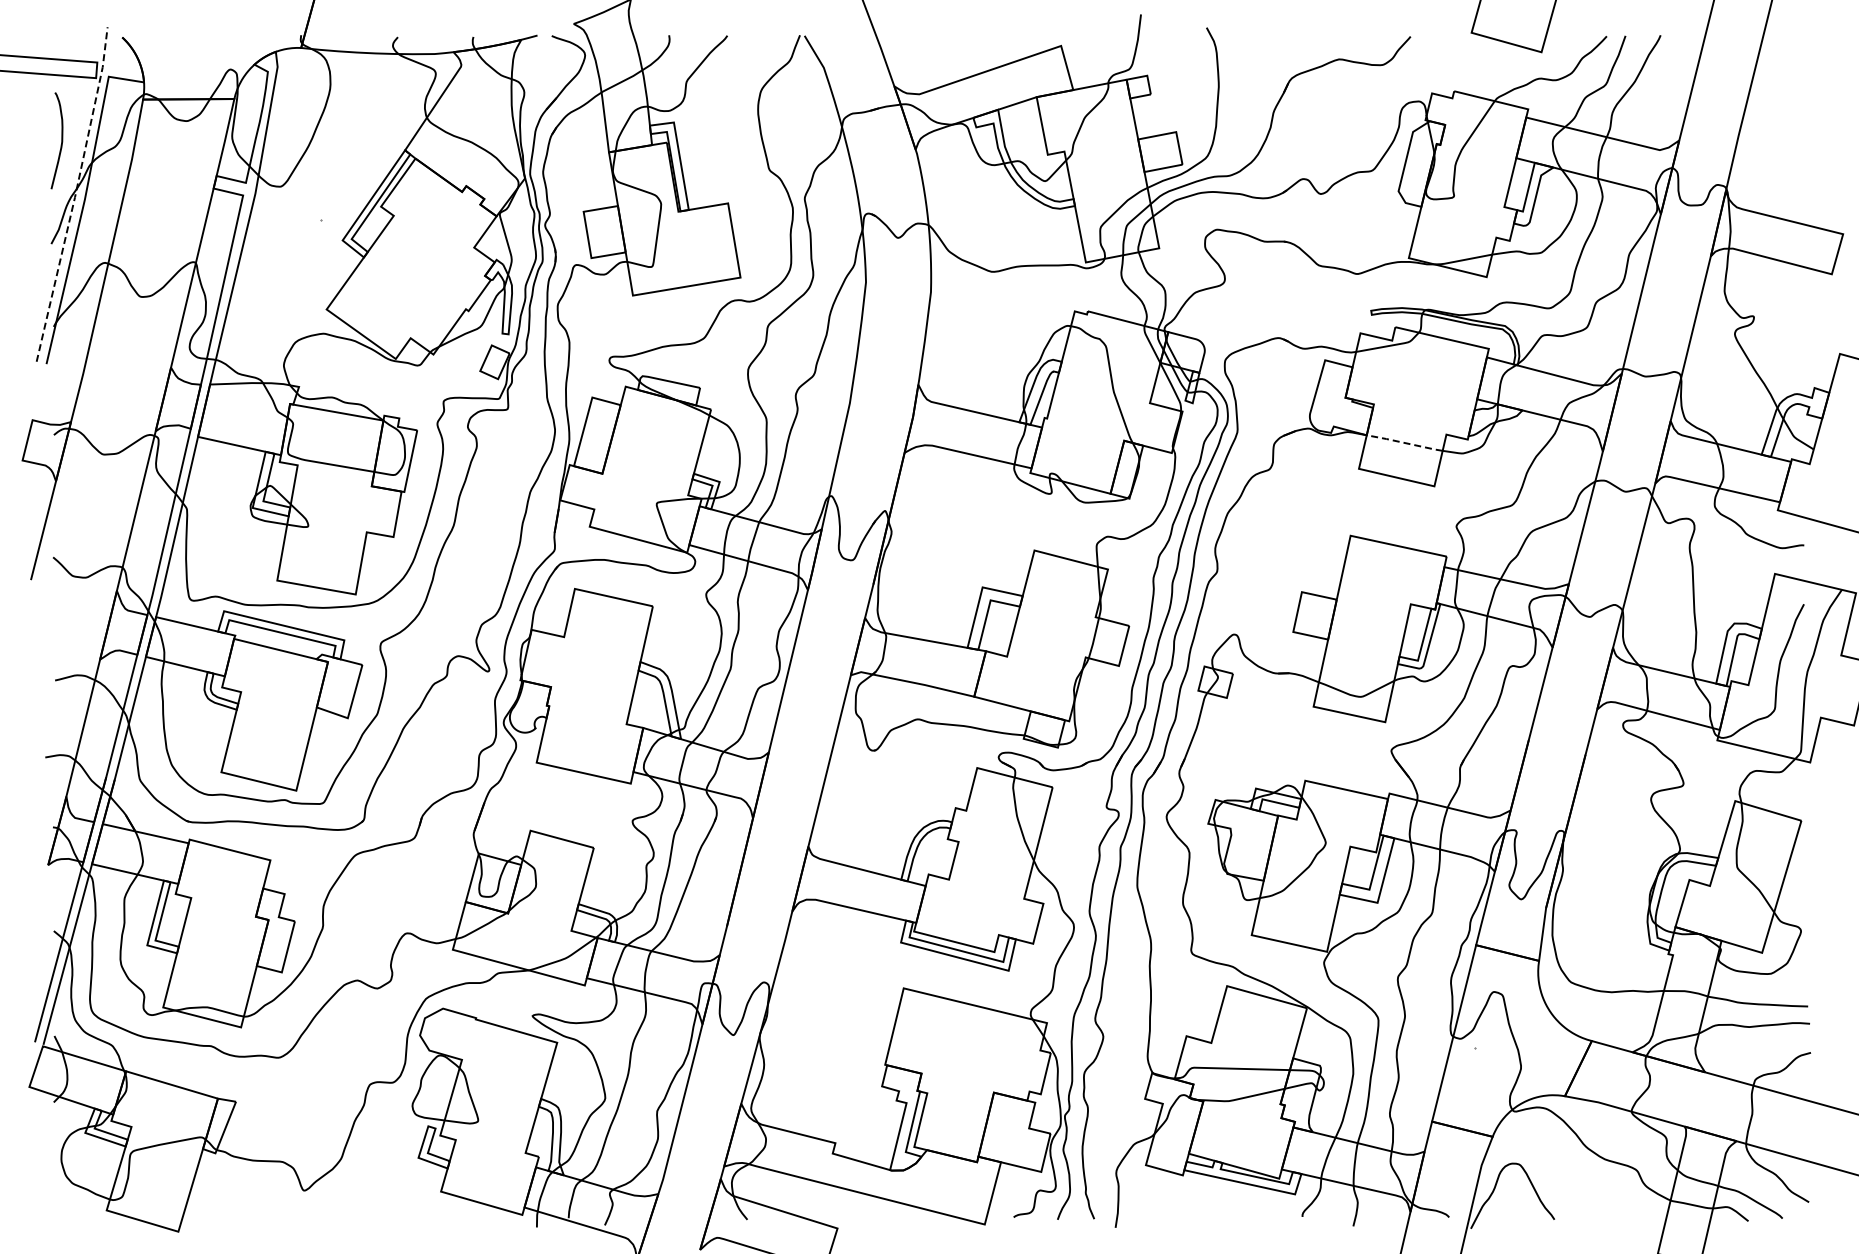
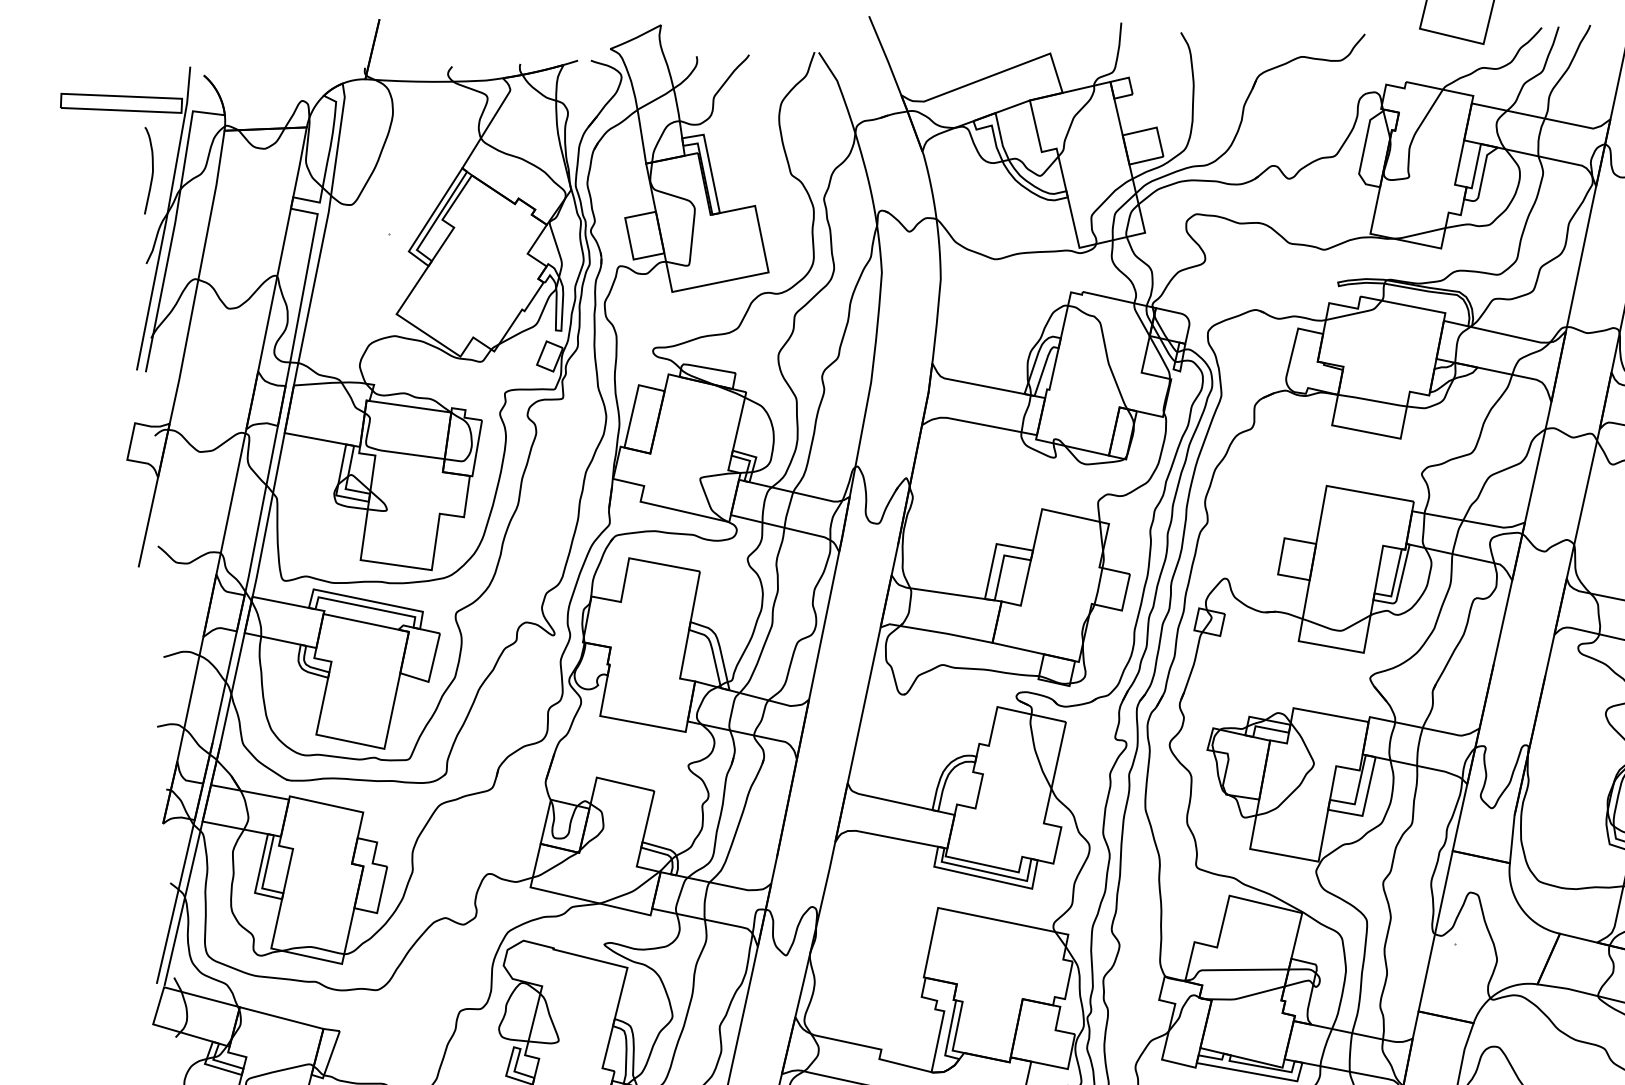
line: (75, 194) -> (166, 218), dashed -> solid
line: (1404, 443) -> (1372, 401), dashed -> solid

